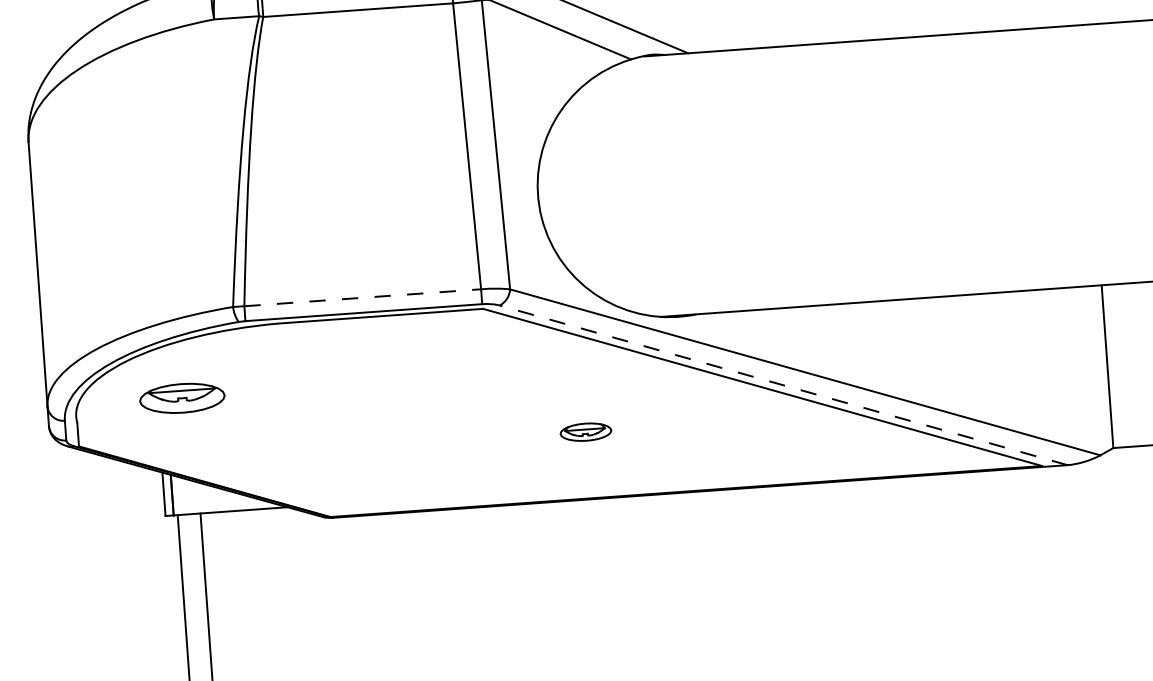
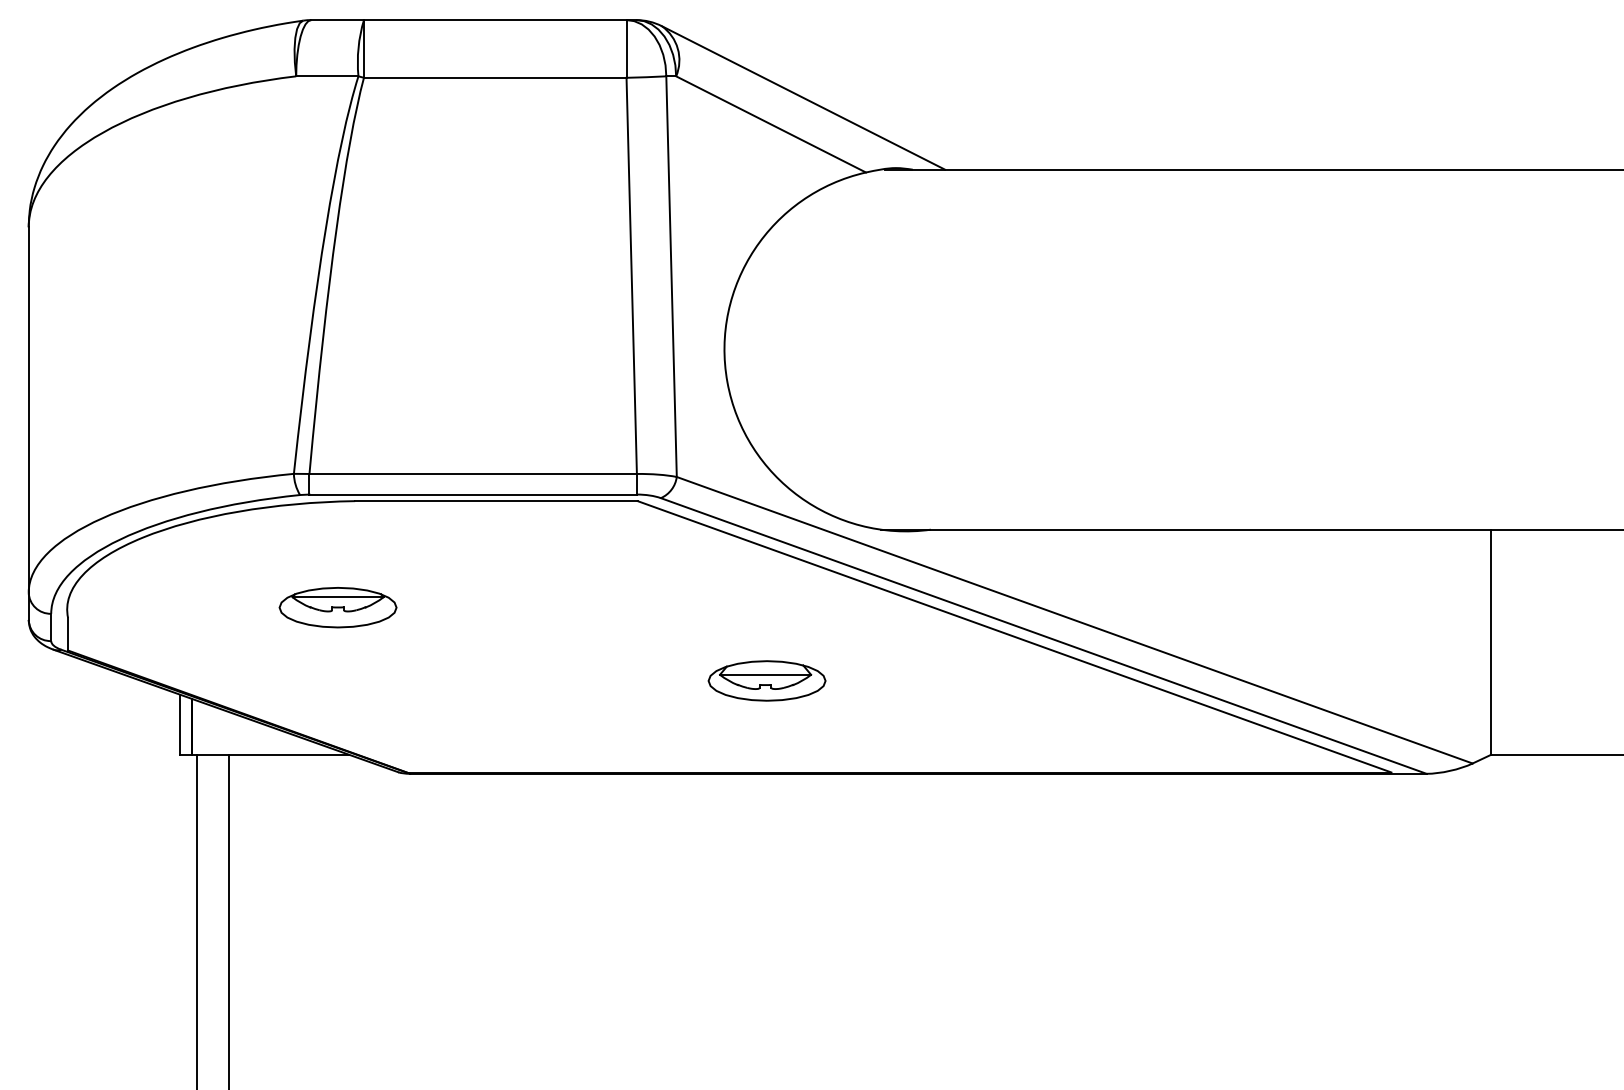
line: (362, 297) -> (473, 473), dashed -> solid
line: (783, 385) -> (1043, 635), dashed -> solid
part: (181, 398) -> (337, 607), moved
part: (585, 431) -> (766, 680), size x1.67

